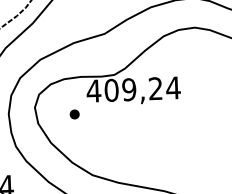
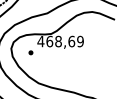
text: (143, 89) -> (65, 41), 409,24 -> 468,69

